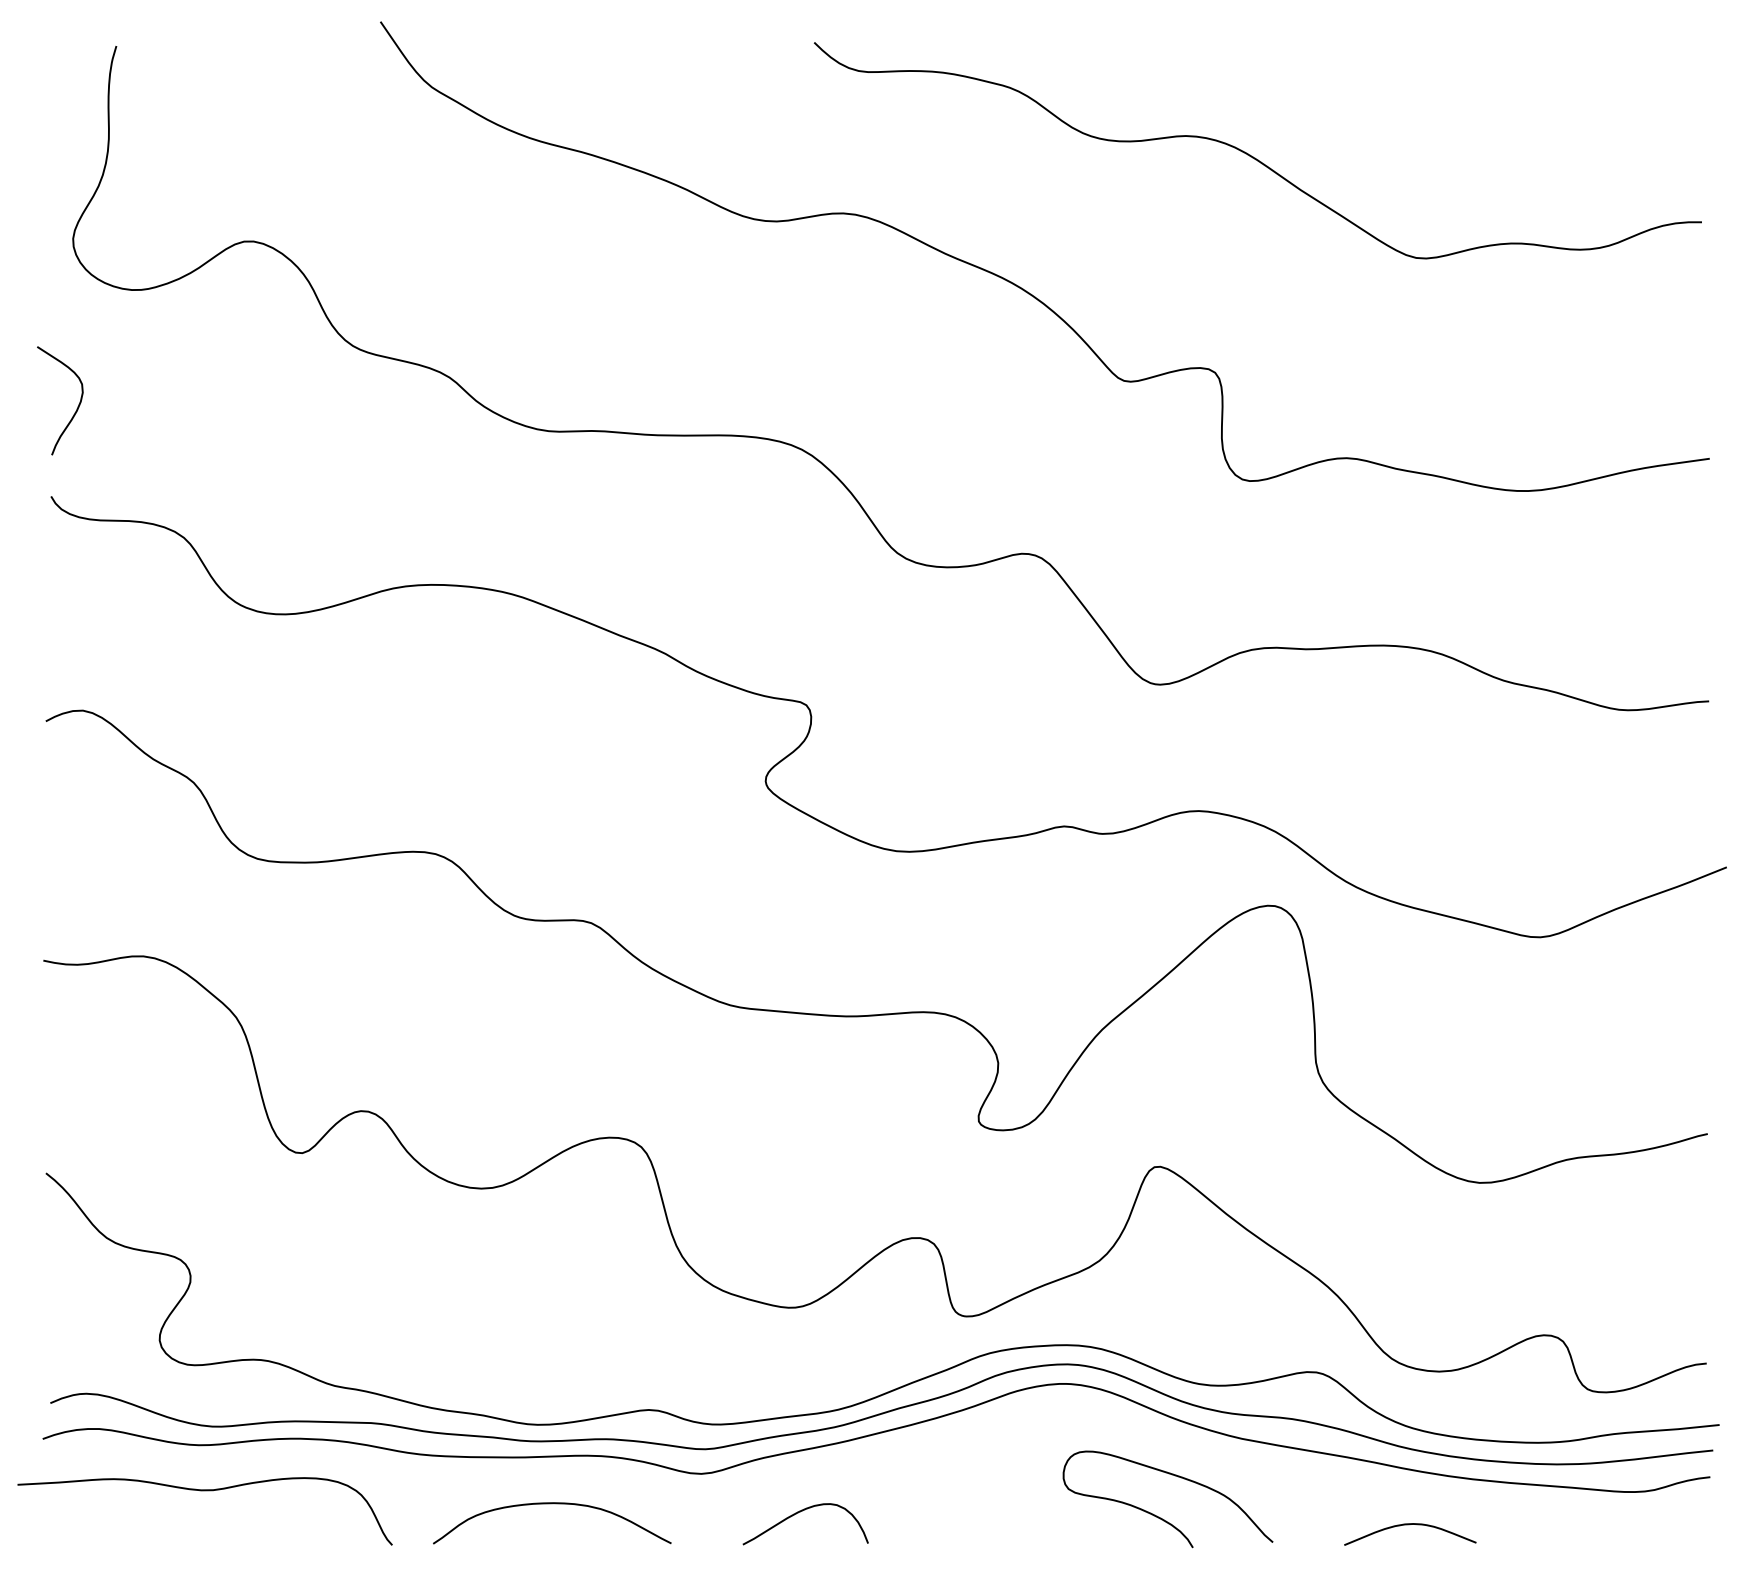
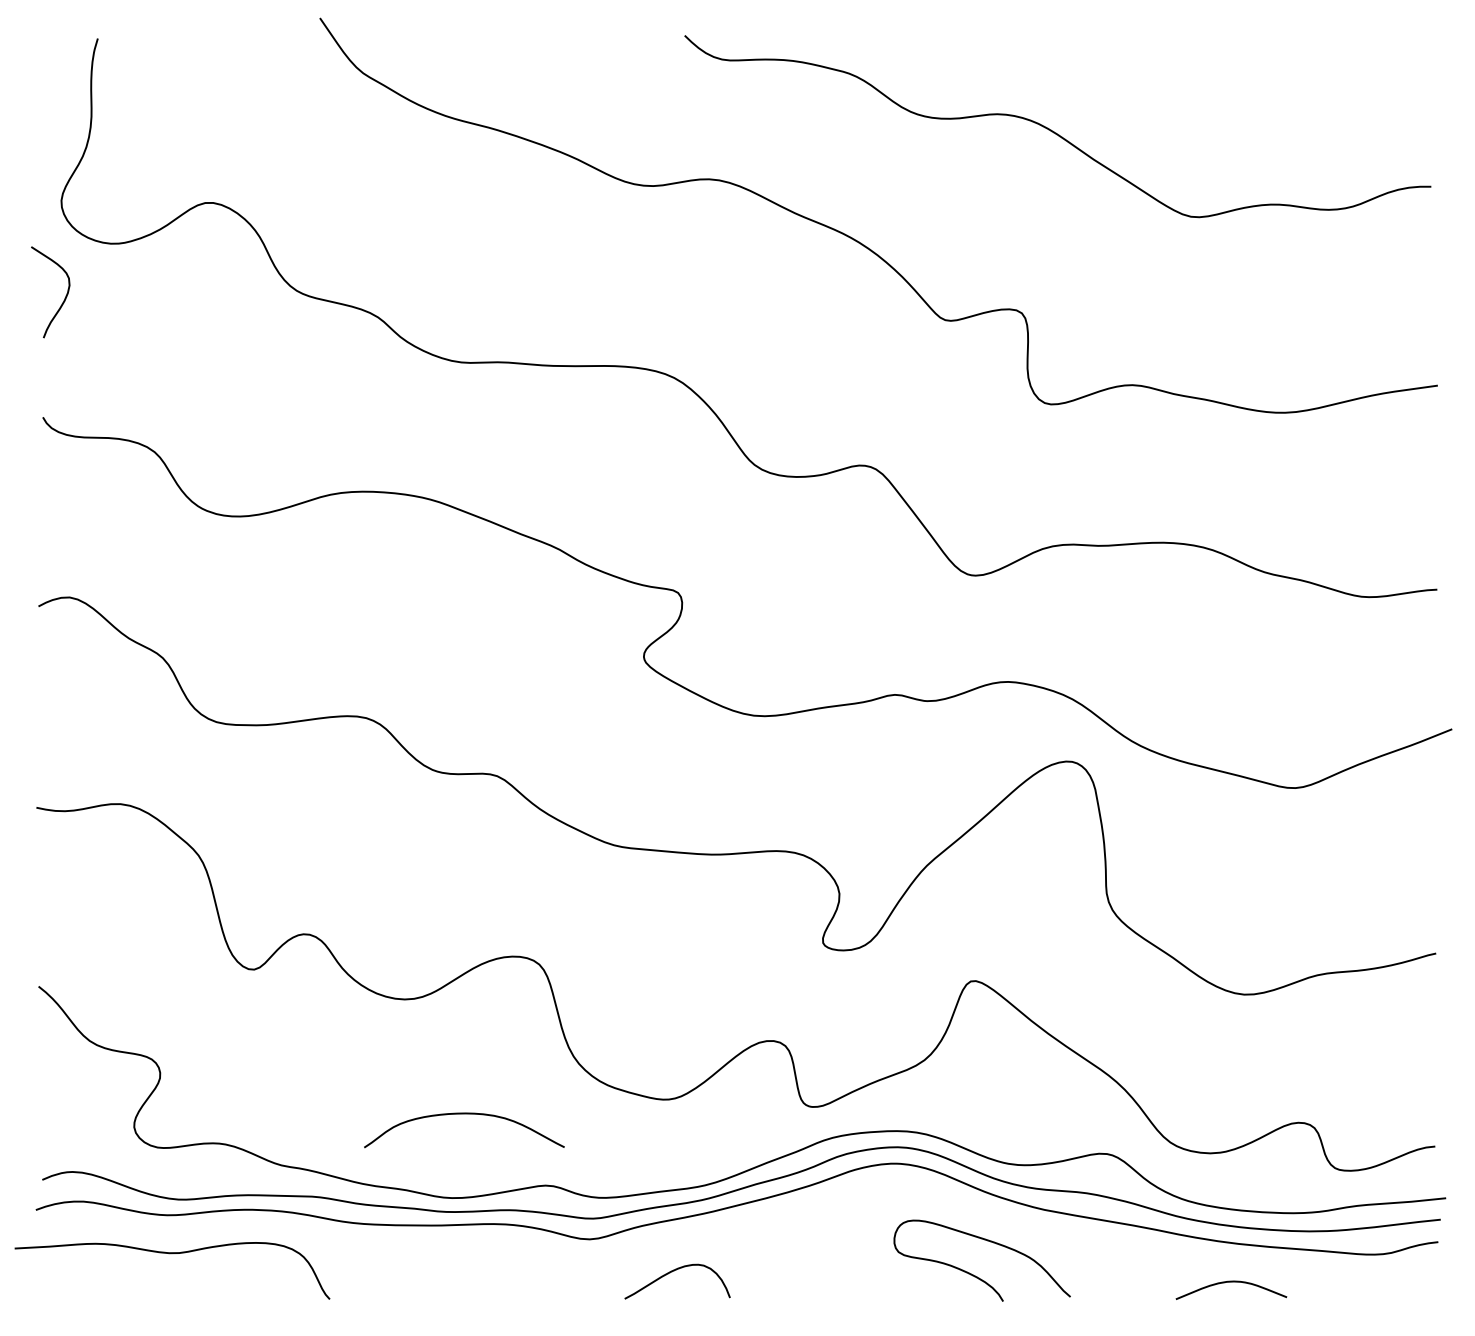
curve: (76, 408) -> (64, 298), moved
curve: (552, 1504) -> (464, 1114), moved
curve: (1409, 1525) -> (1230, 1282), moved

